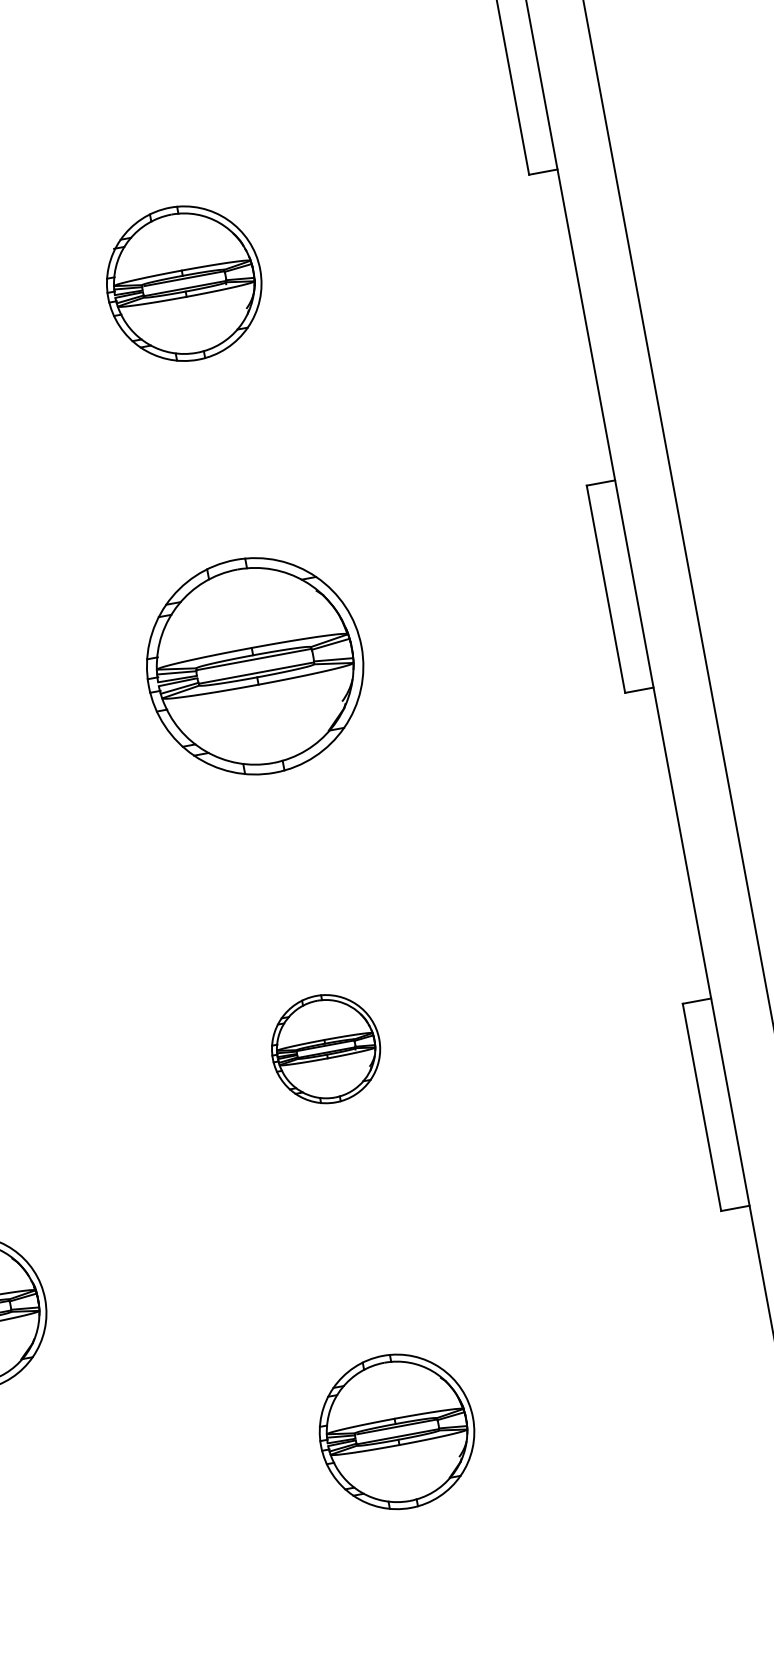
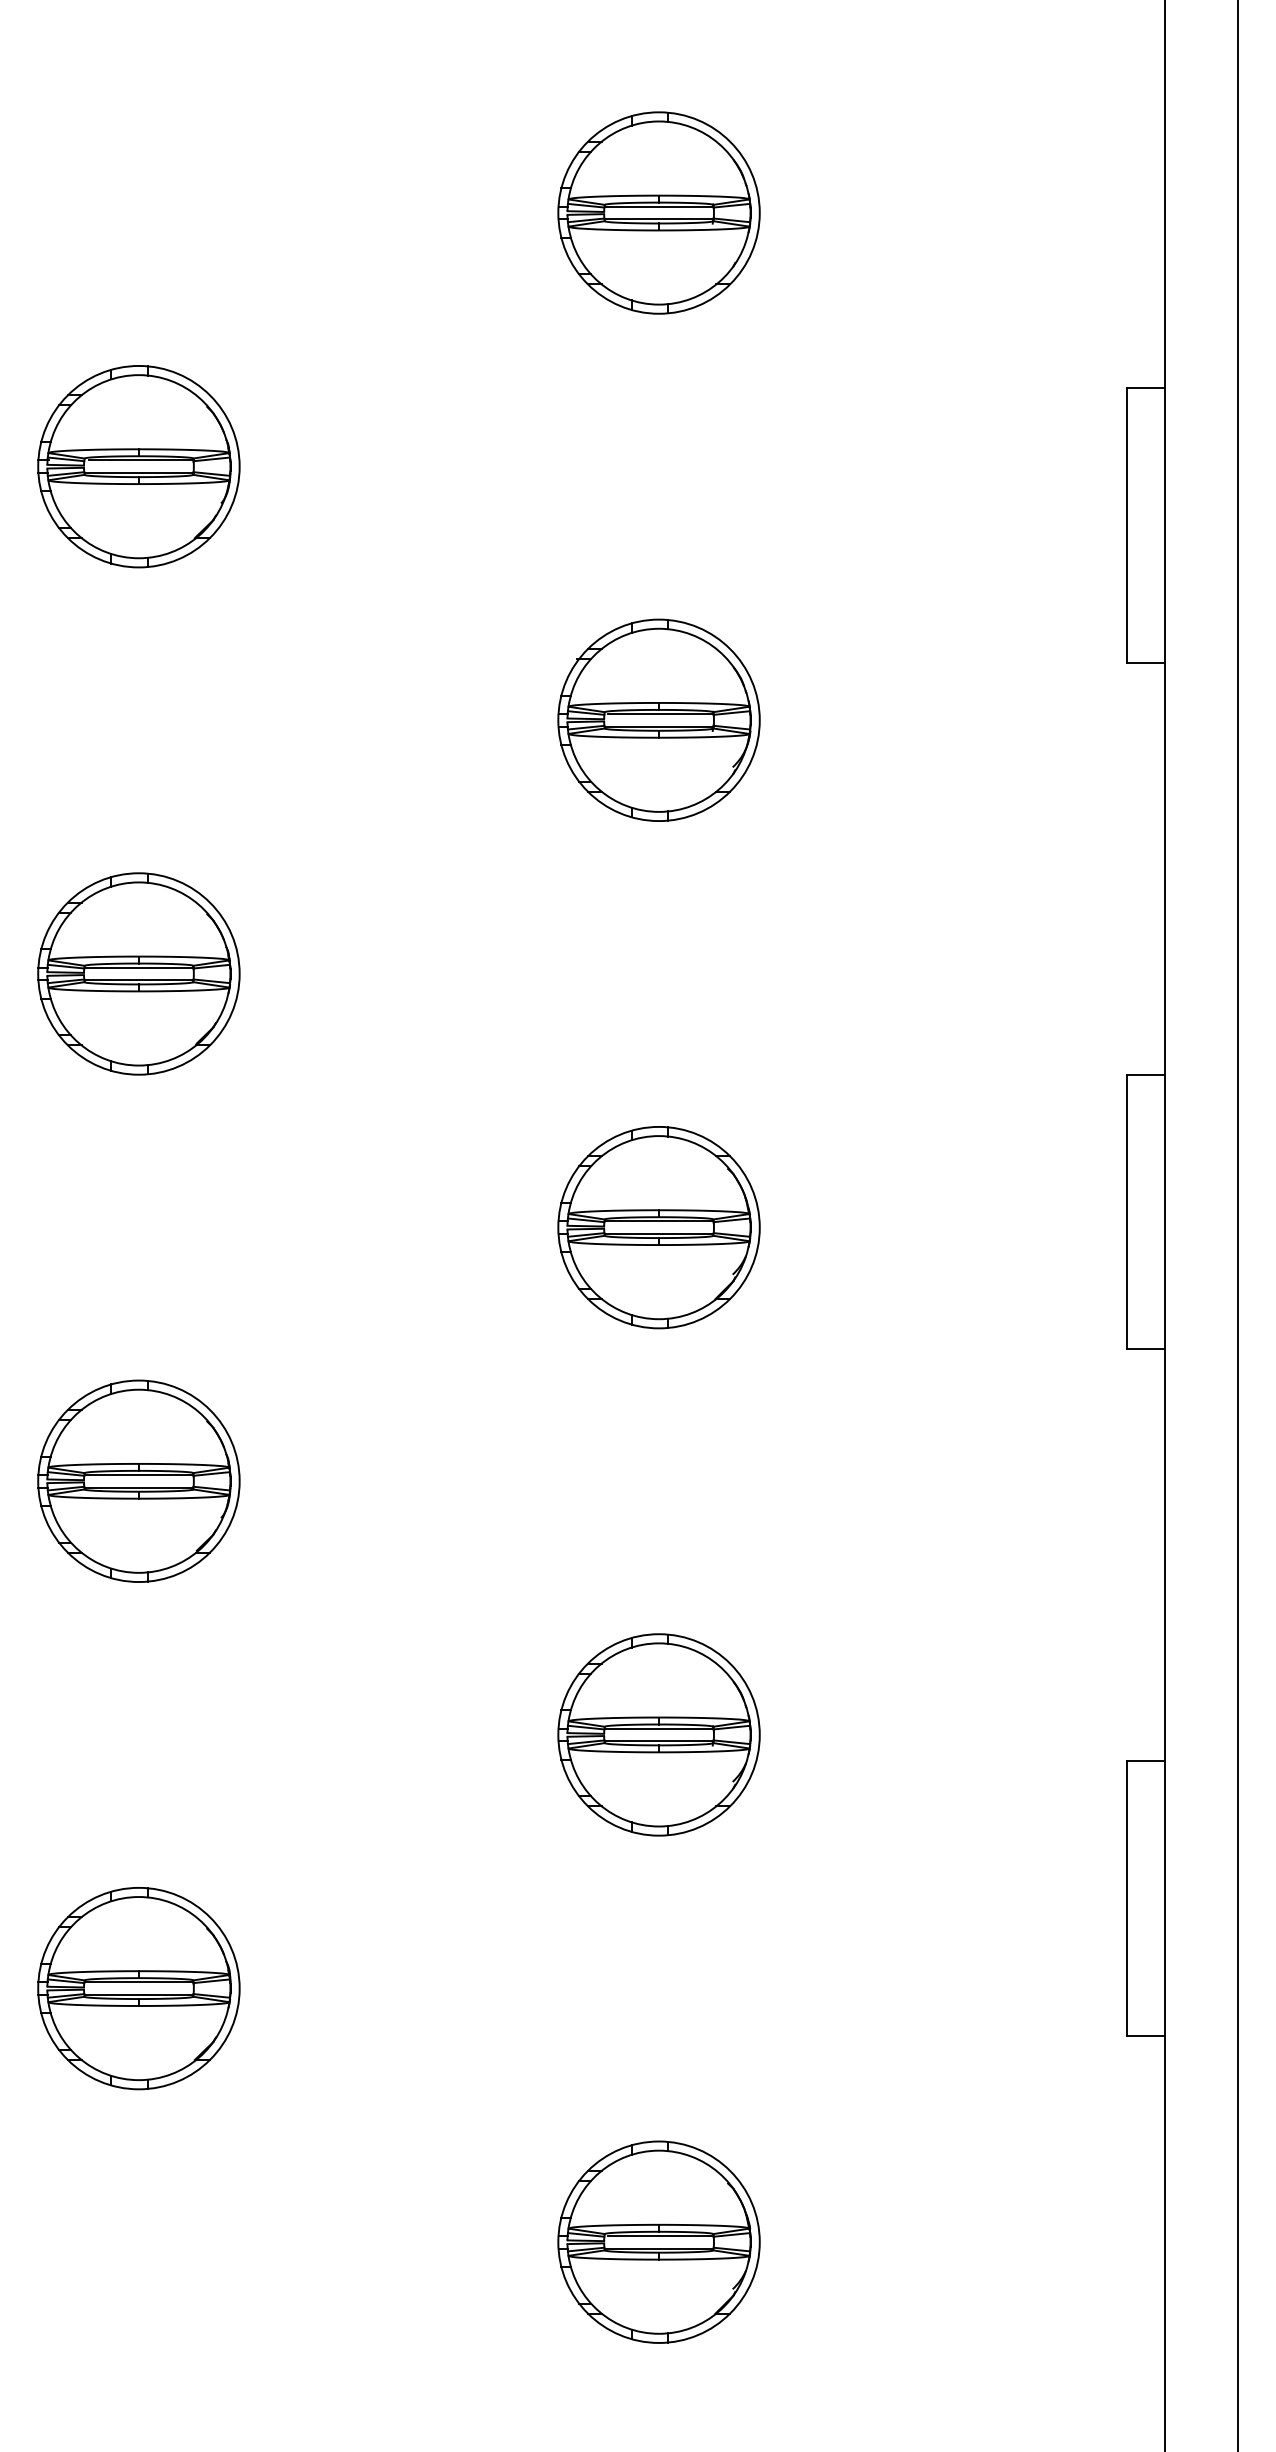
part: (254, 666) -> (658, 1227), size x0.71
part: (325, 1048) -> (658, 1734), size x1.43

